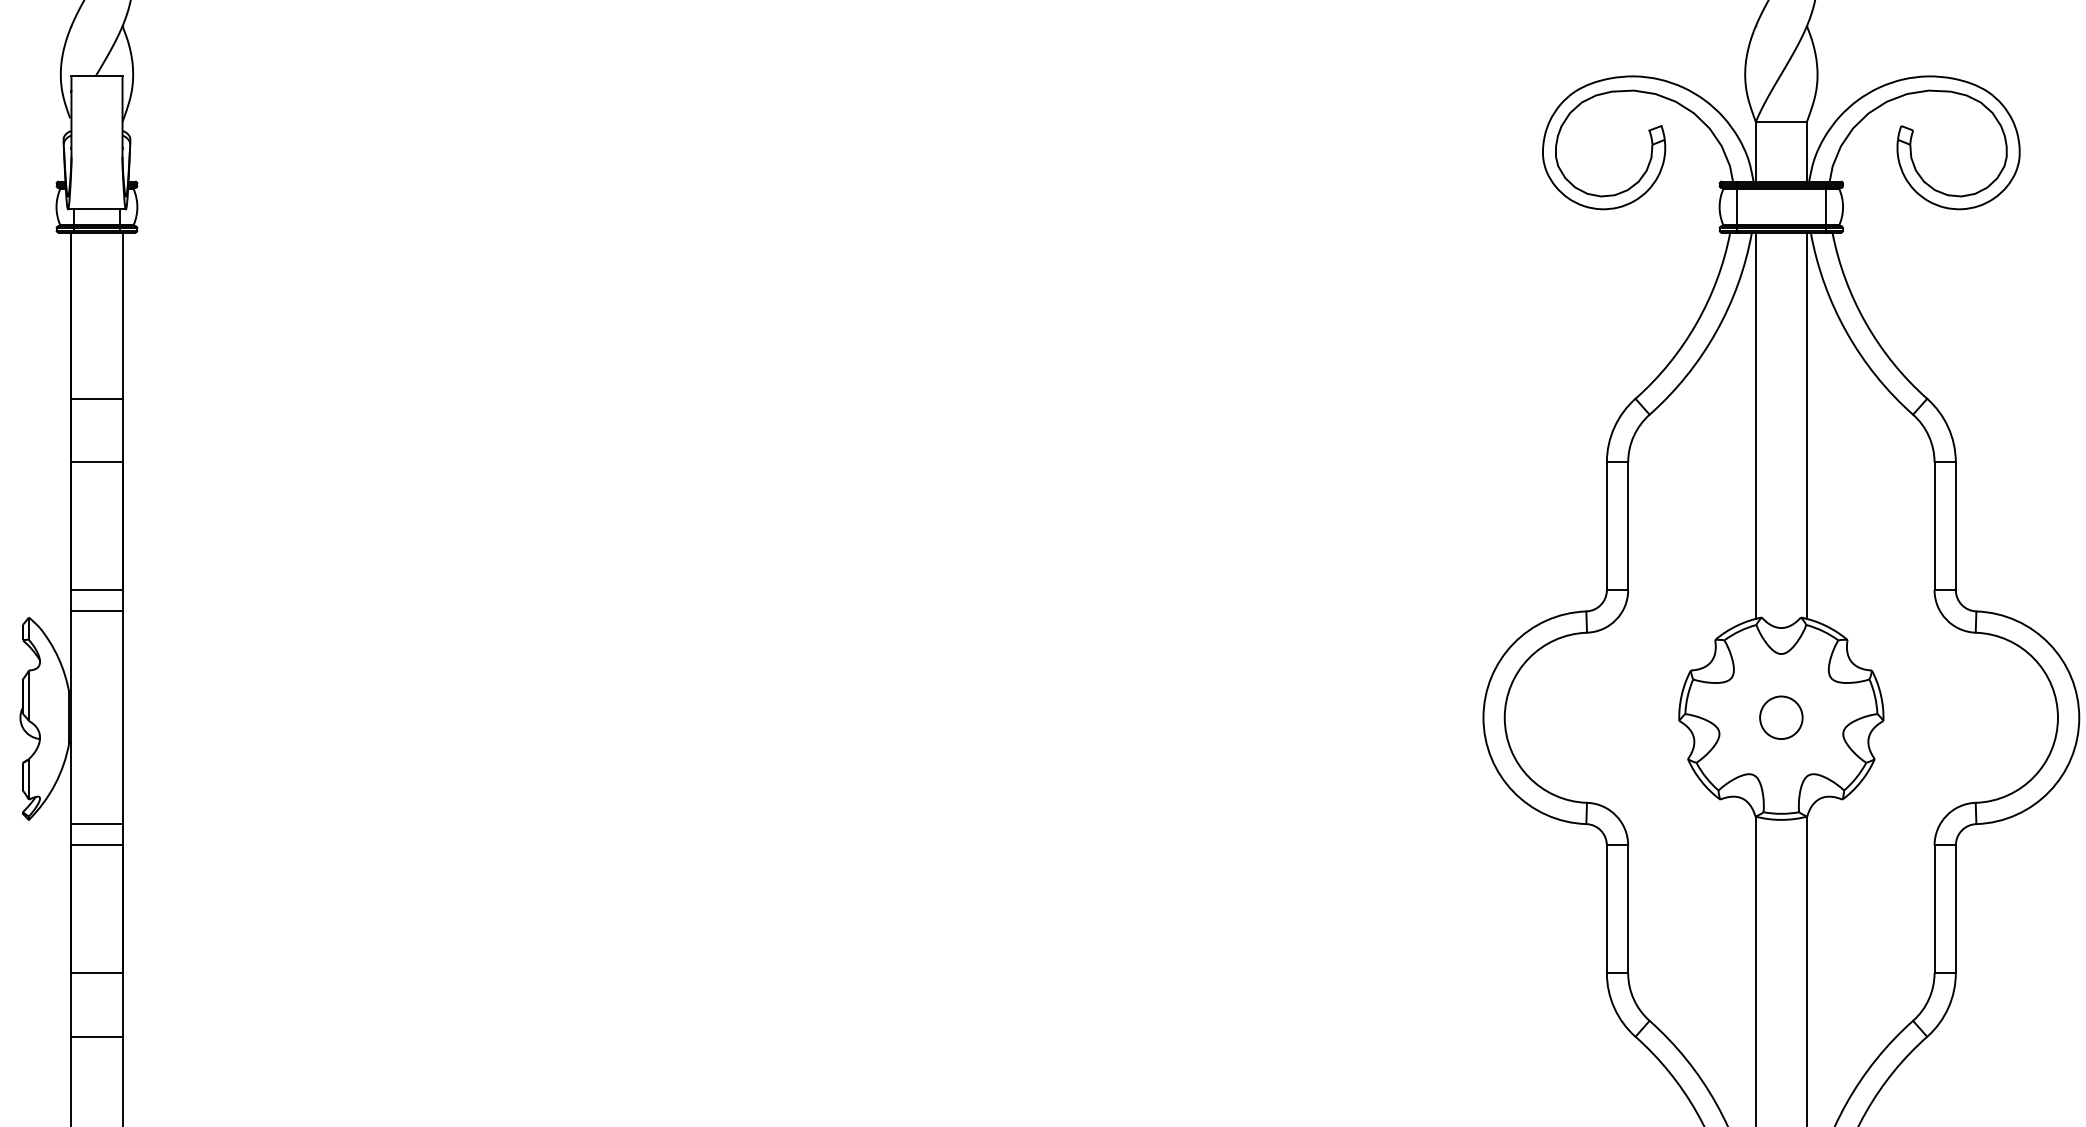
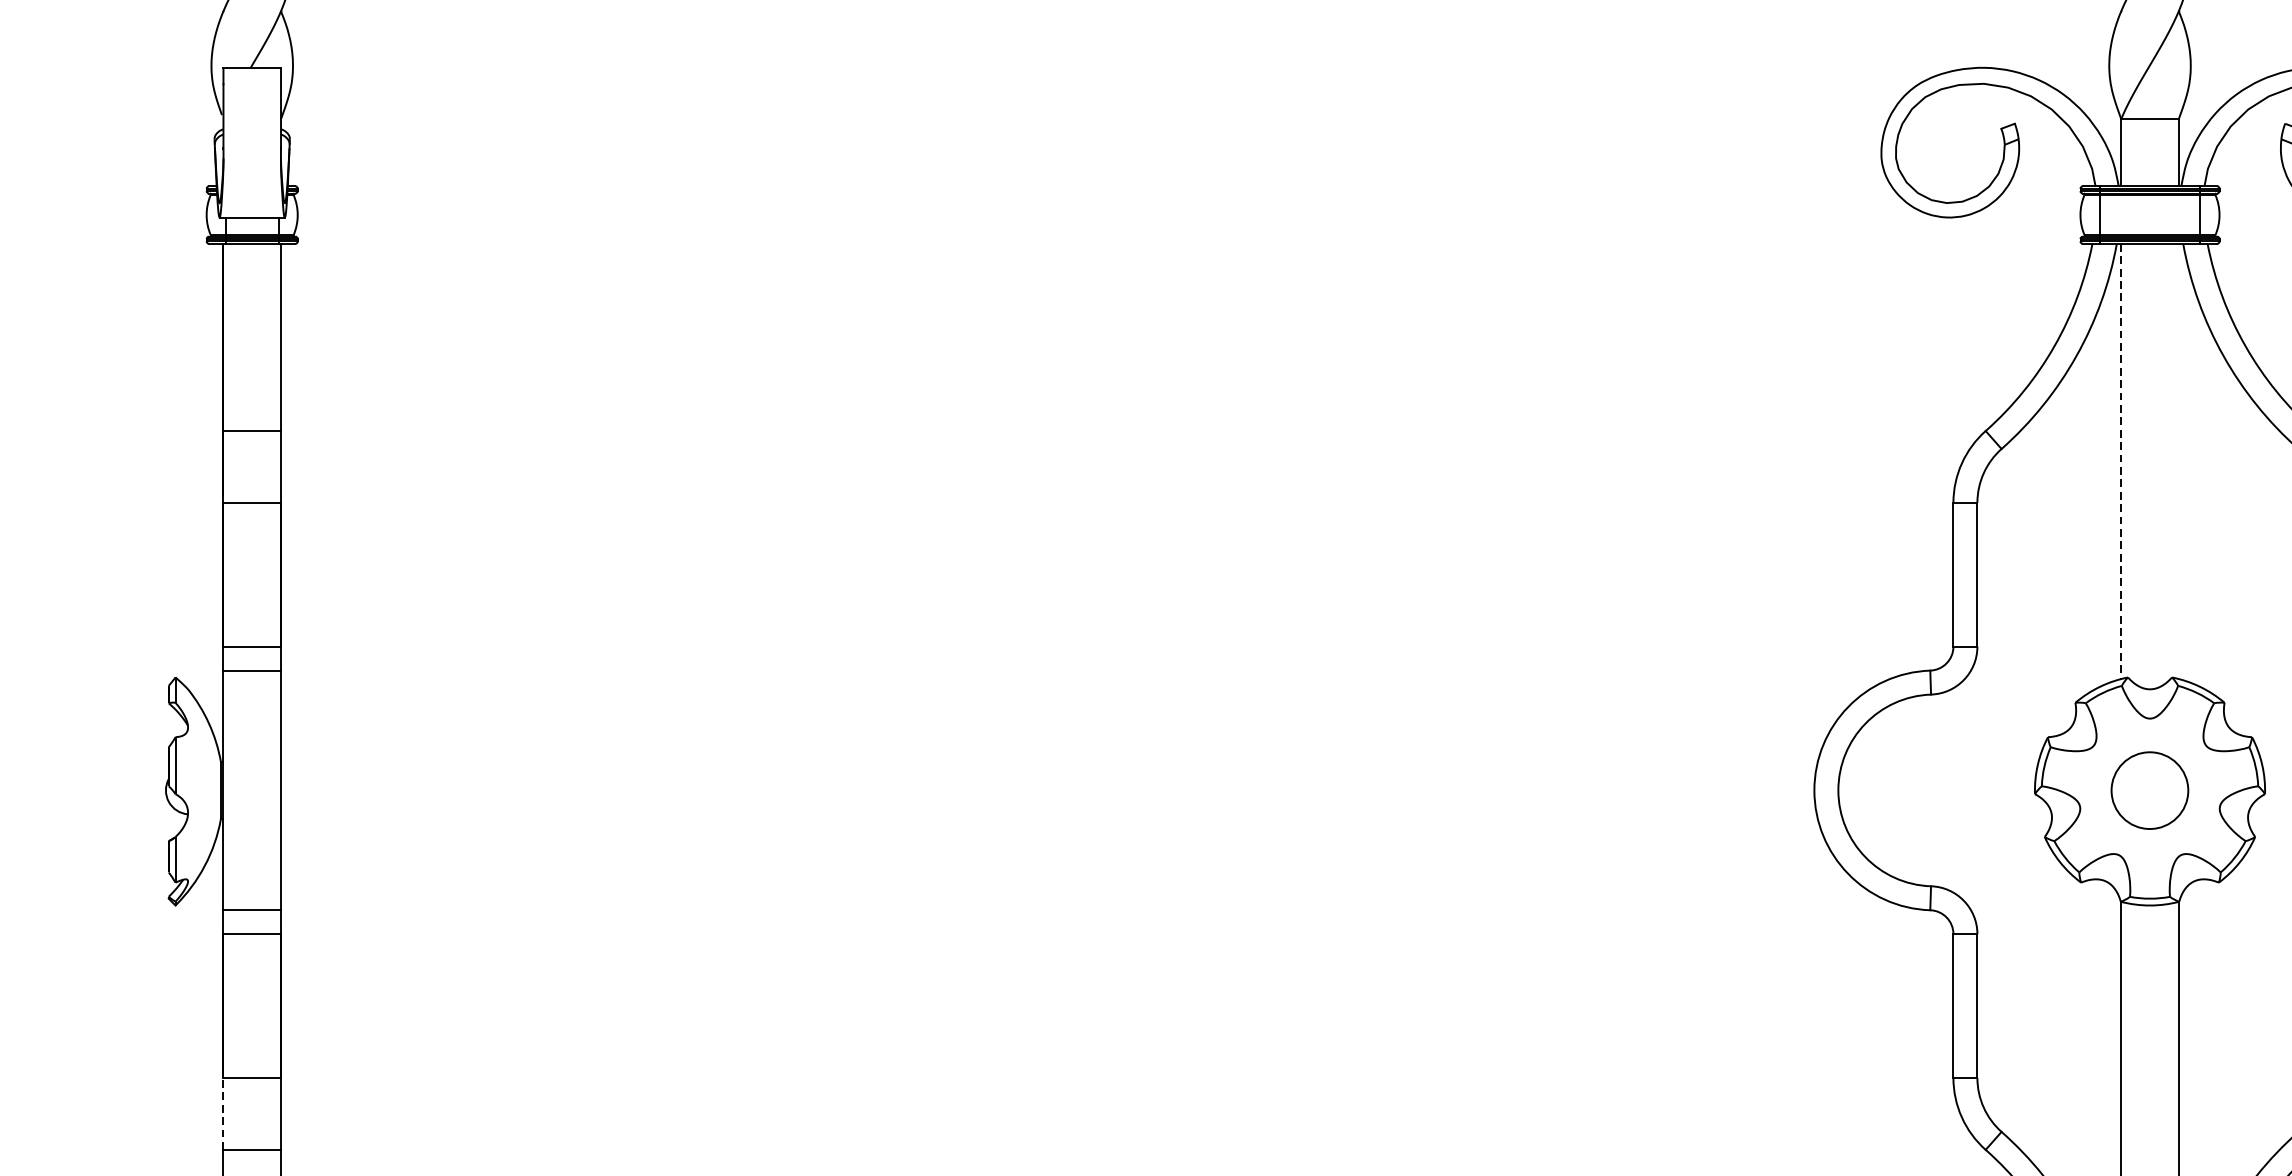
line: (1806, 425) -> (2178, 461), removed
line: (1755, 426) -> (2120, 462), solid -> dashed
circle: (1781, 717) -> (2150, 790), size x1.6
line: (71, 1004) -> (223, 1113), solid -> dashed

